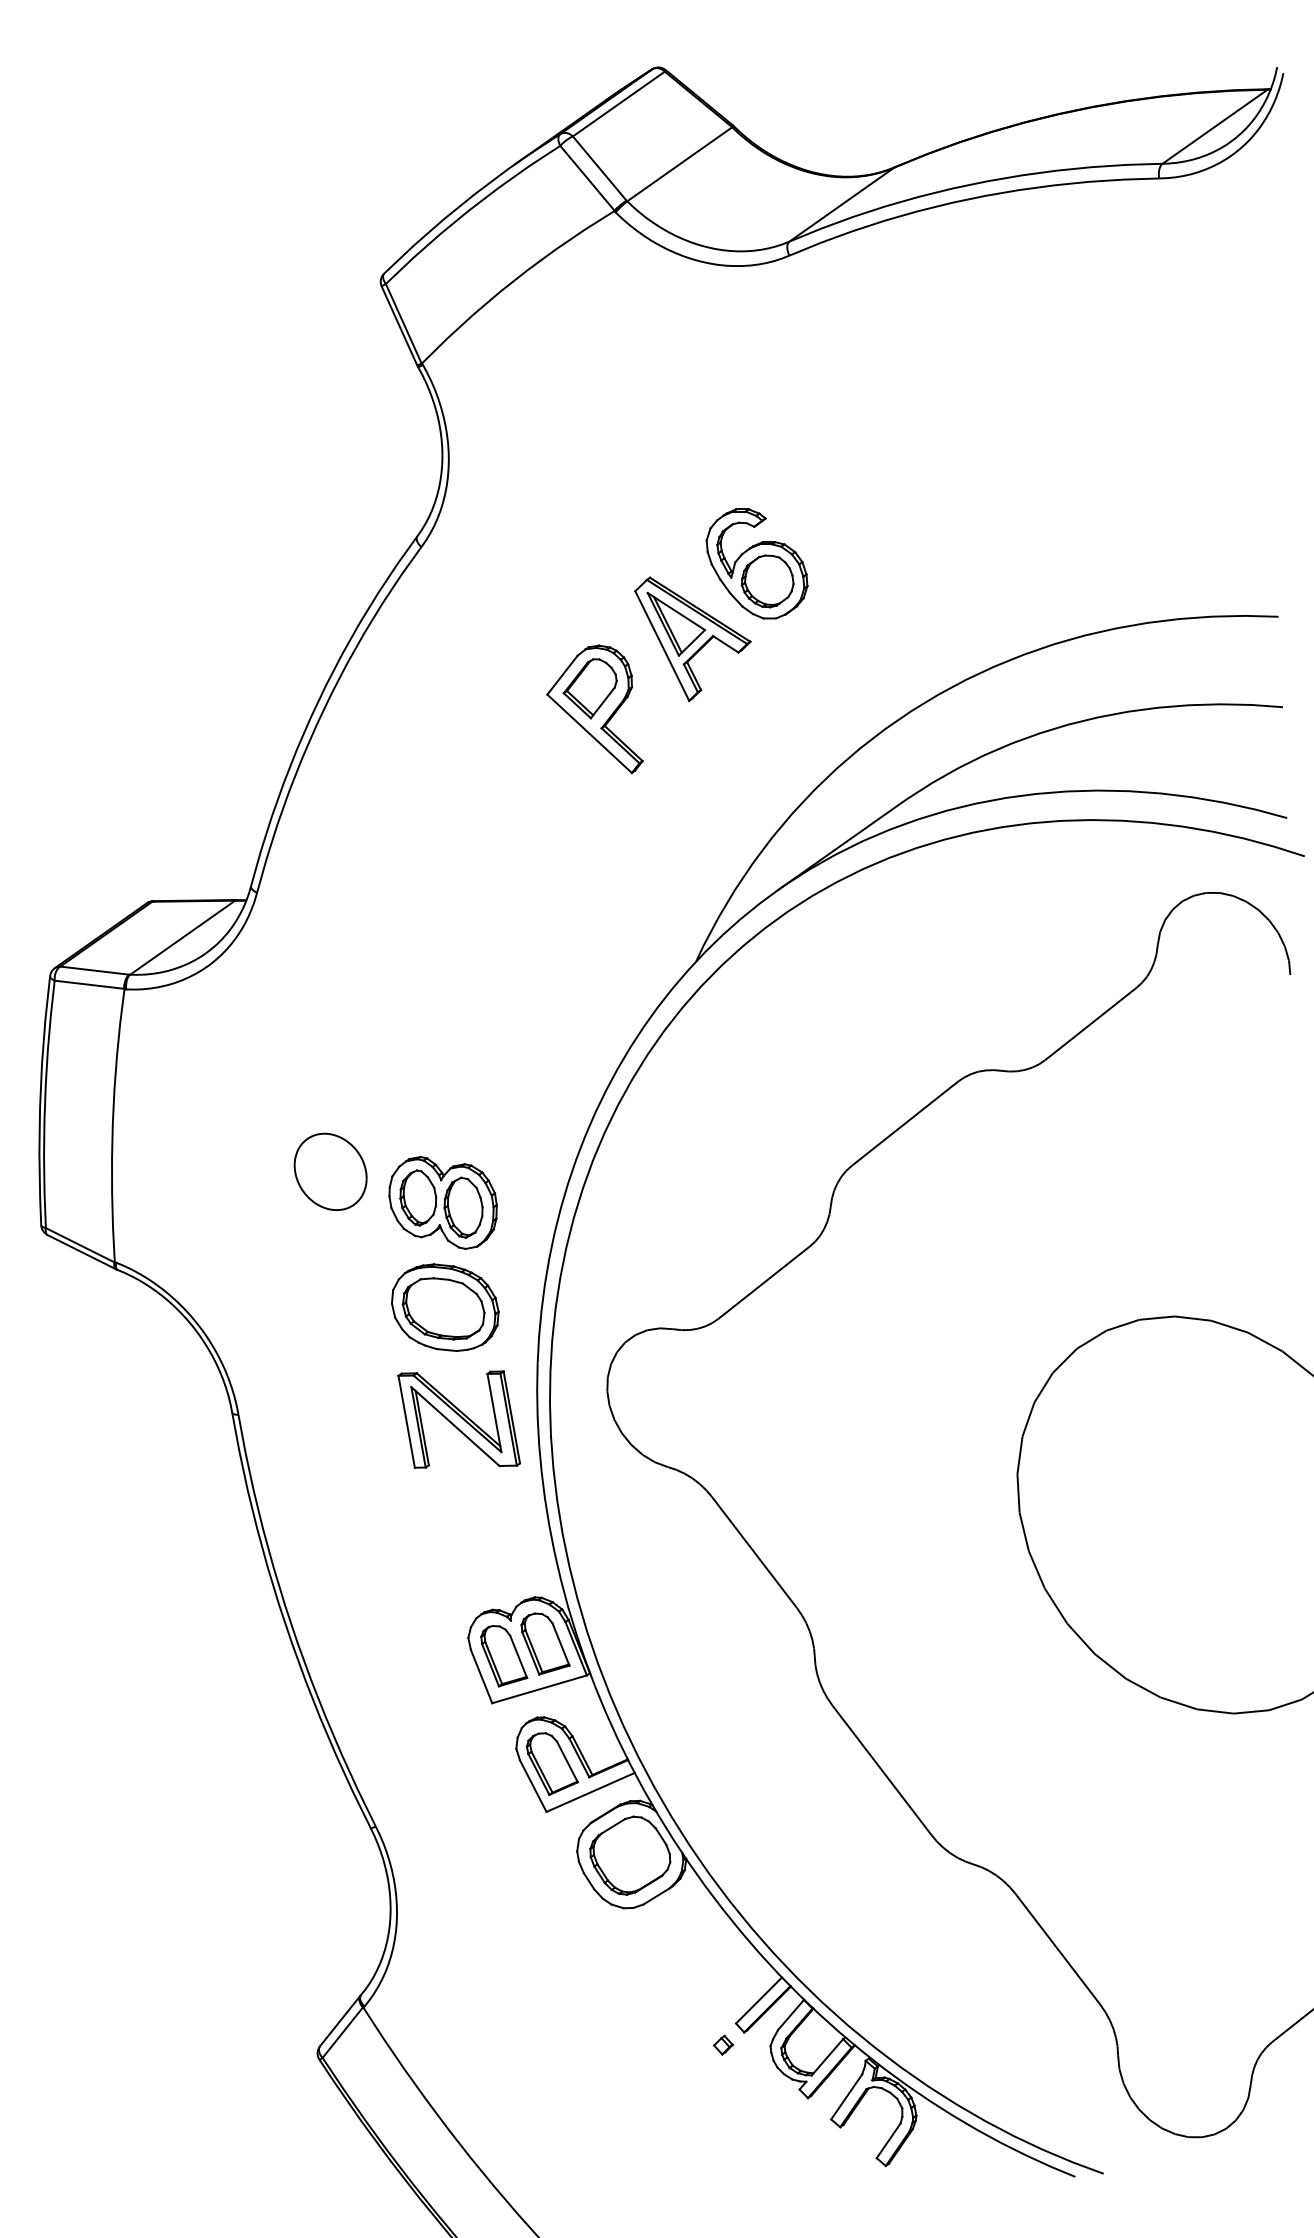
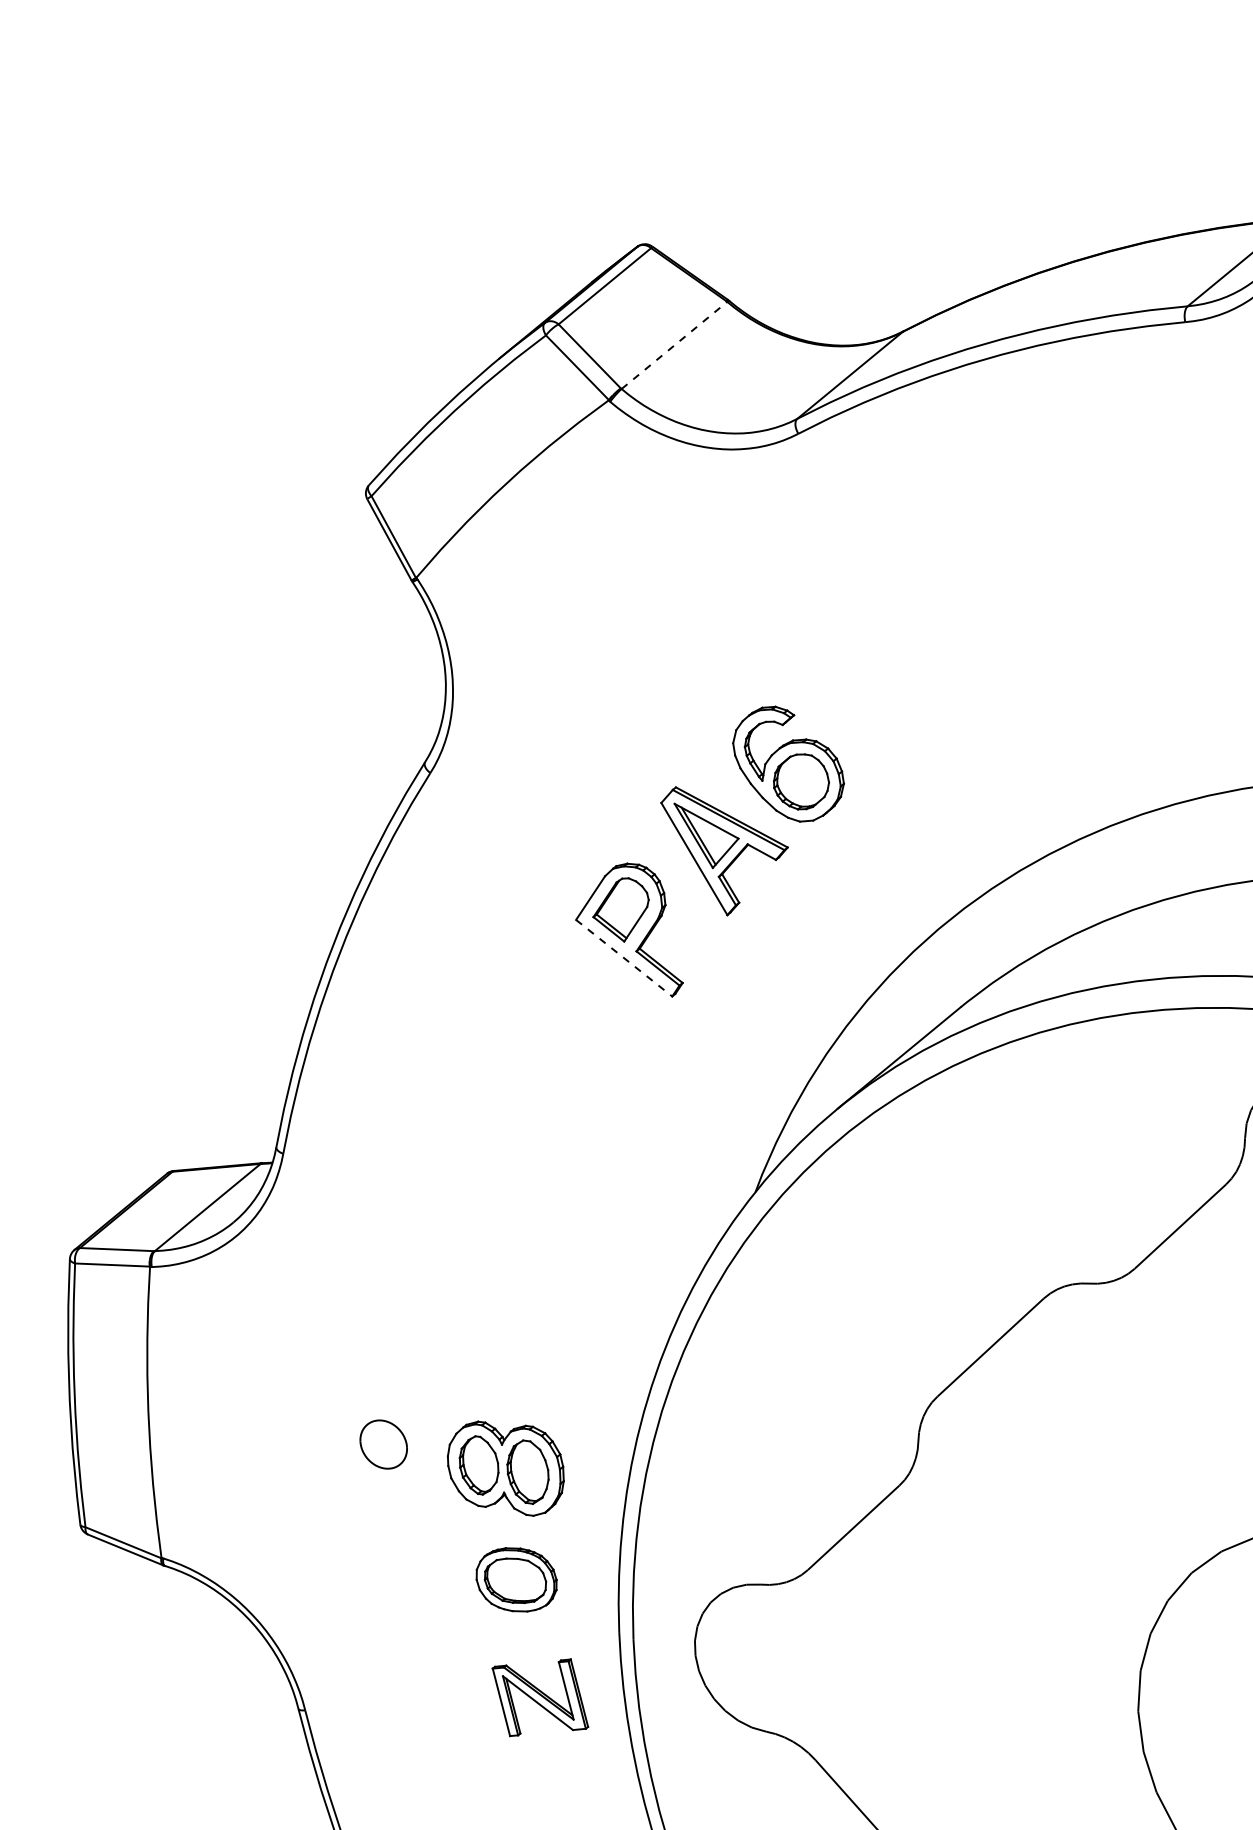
line: (680, 164) -> (675, 345), solid -> dashed
line: (589, 733) -> (624, 957), solid -> dashed
part: (330, 1171) -> (383, 1444), size x0.6
part: (445, 1307) -> (516, 1579), size x0.7
part: (459, 1419) -> (540, 1697), size x0.7

